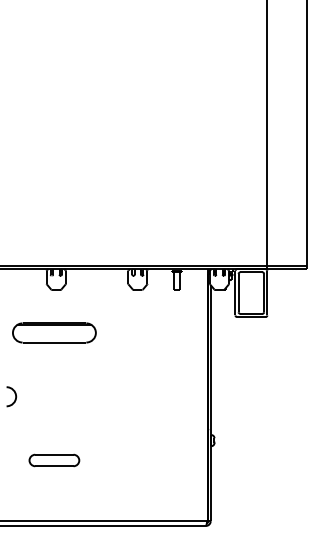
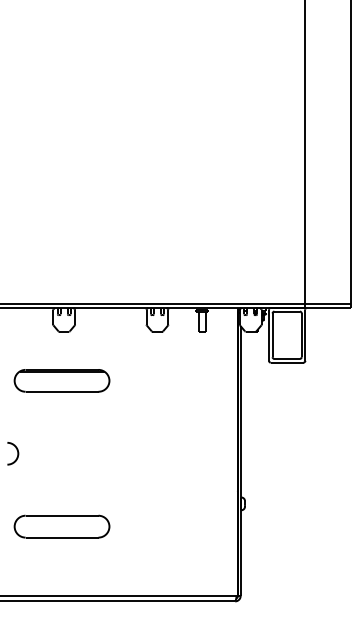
part: (53, 460) -> (61, 526), size x1.67

